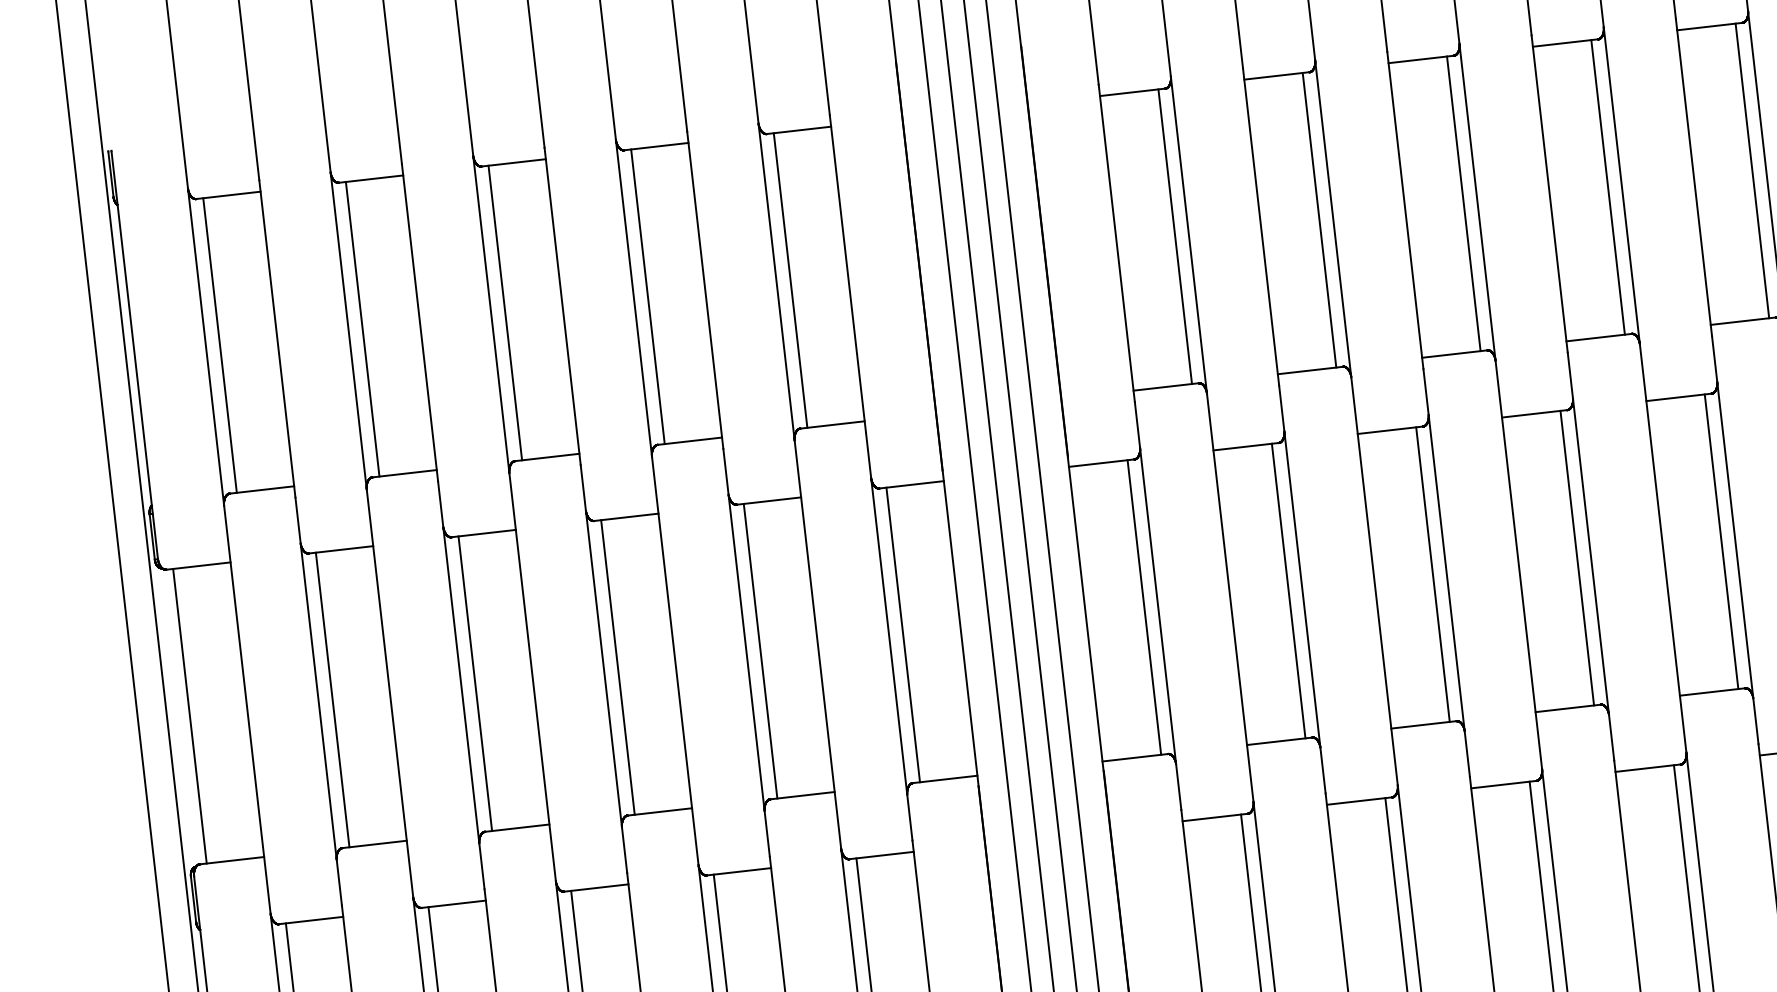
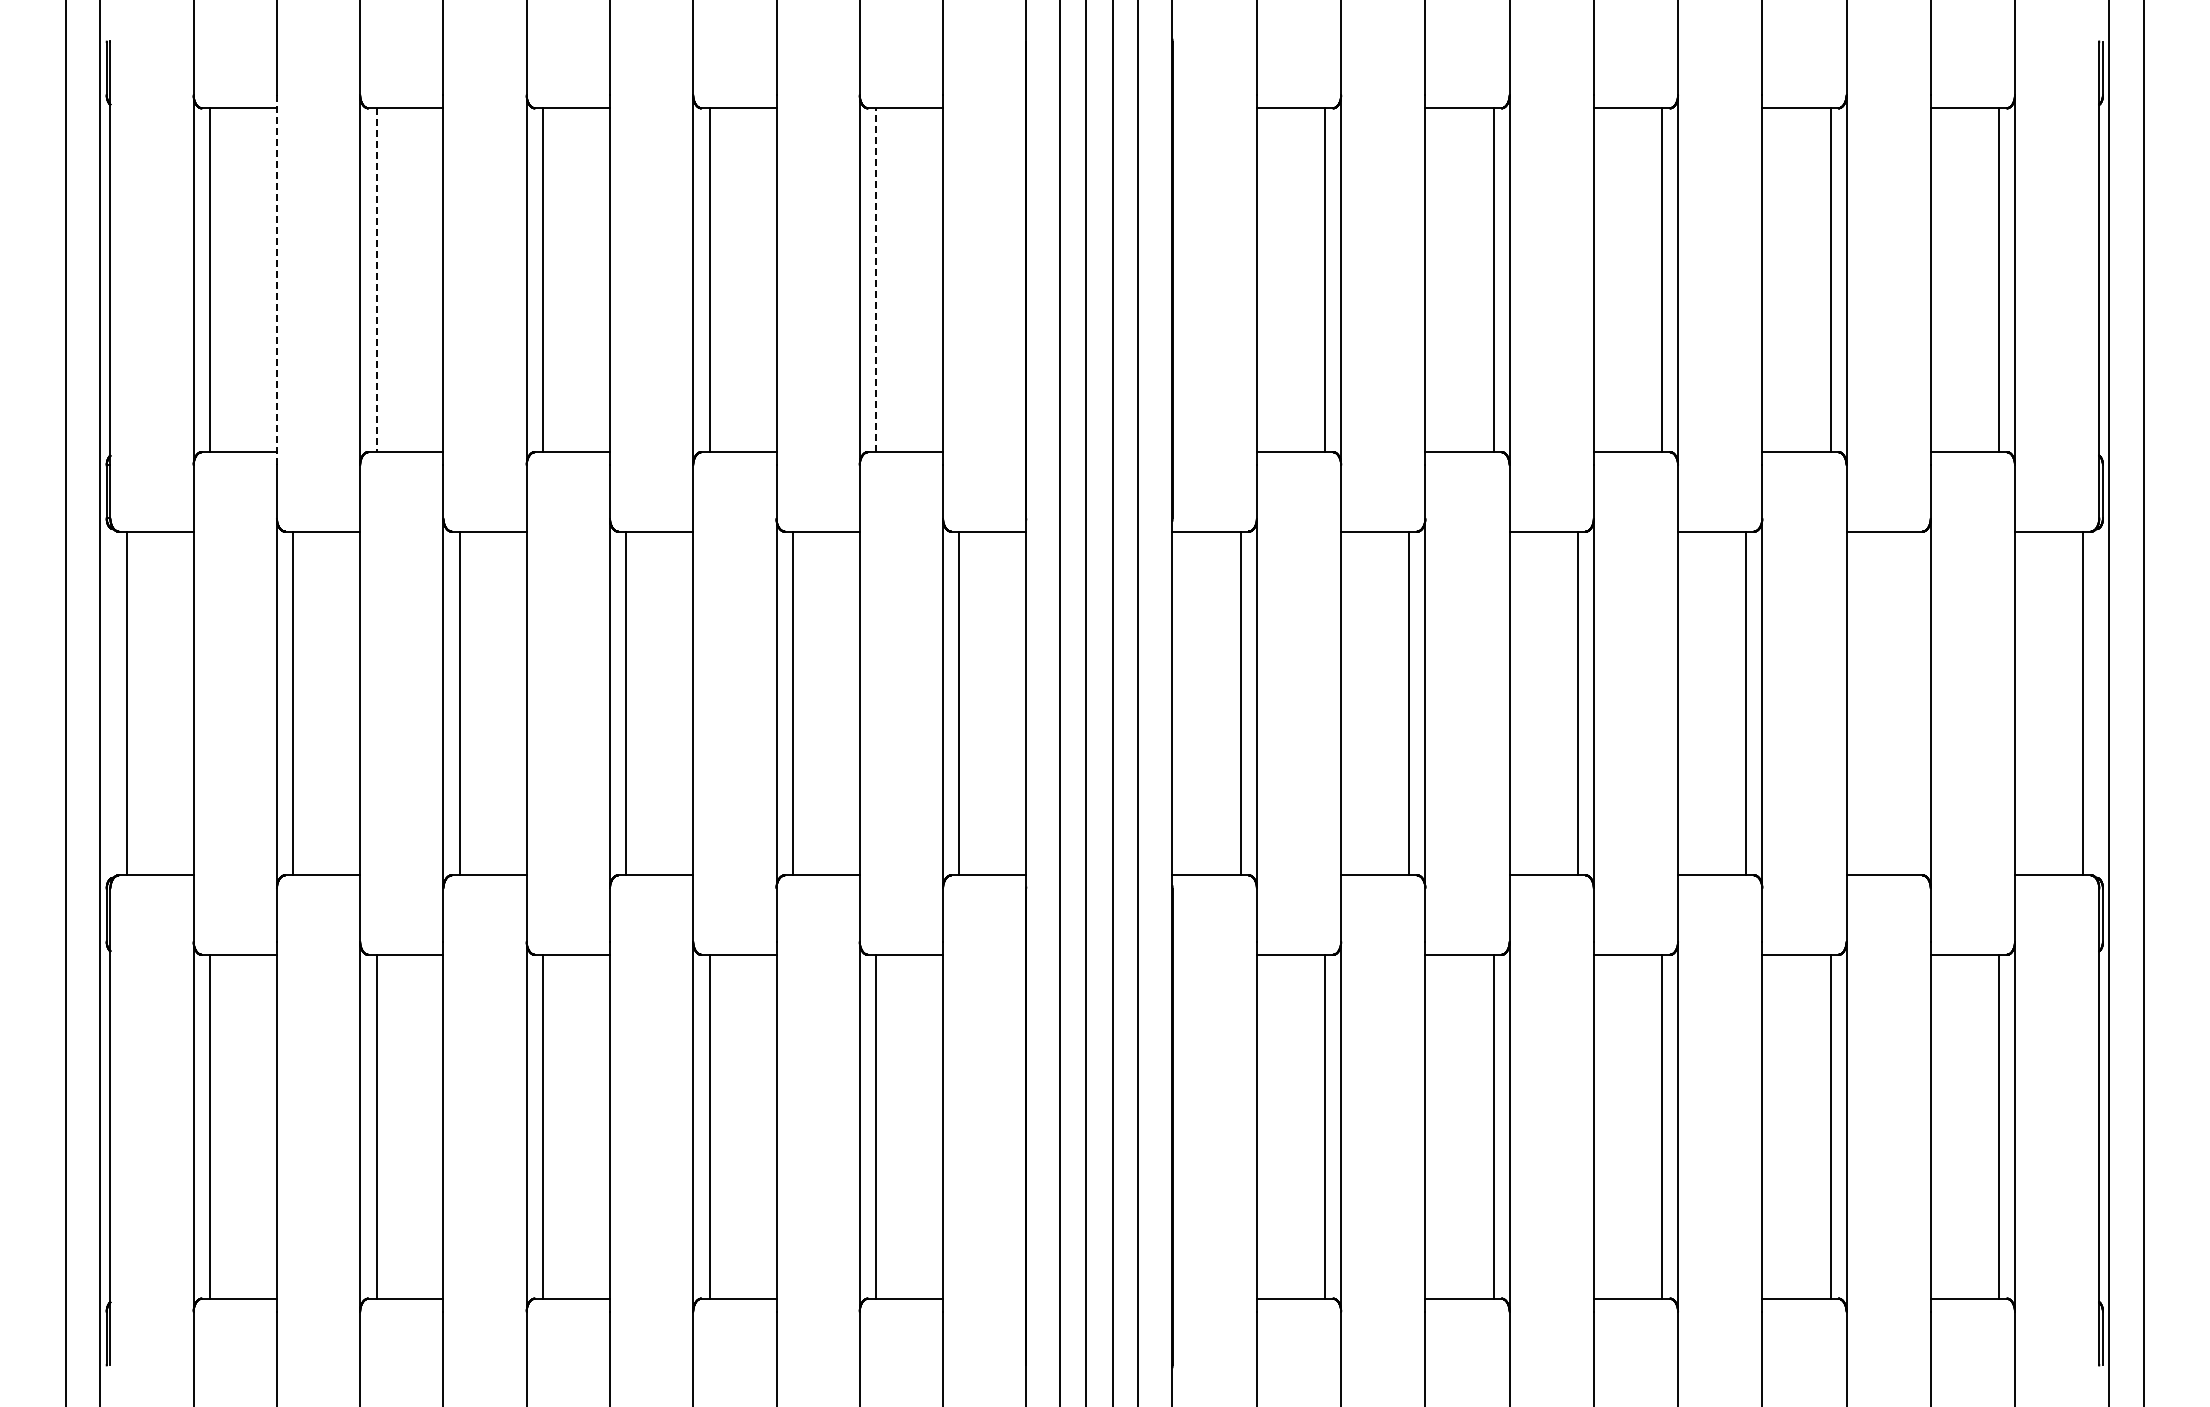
line: (790, 280) -> (876, 280), solid -> dashed
line: (362, 329) -> (376, 280), solid -> dashed
line: (276, 338) -> (276, 279), solid -> dashed
line: (1721, 541) -> (1914, 703), removed

